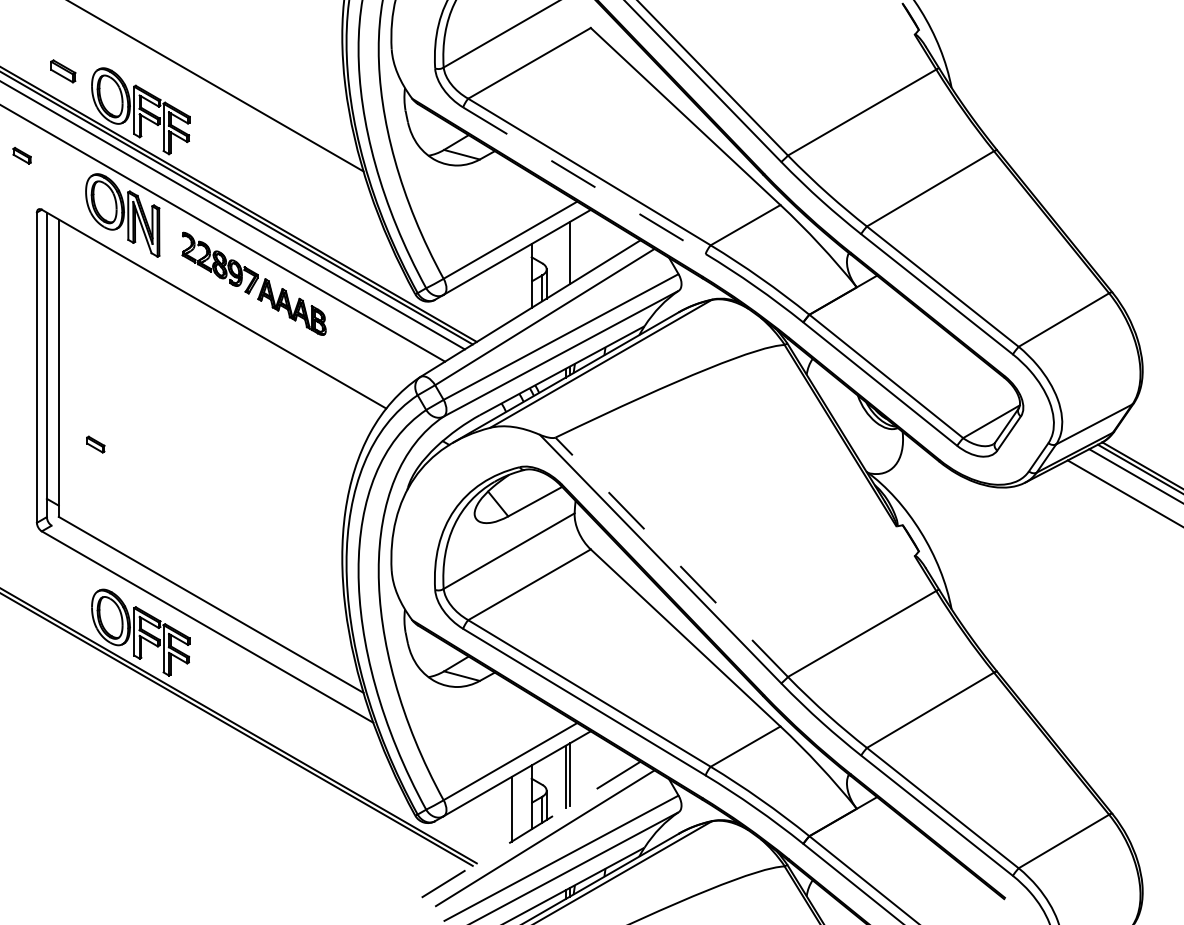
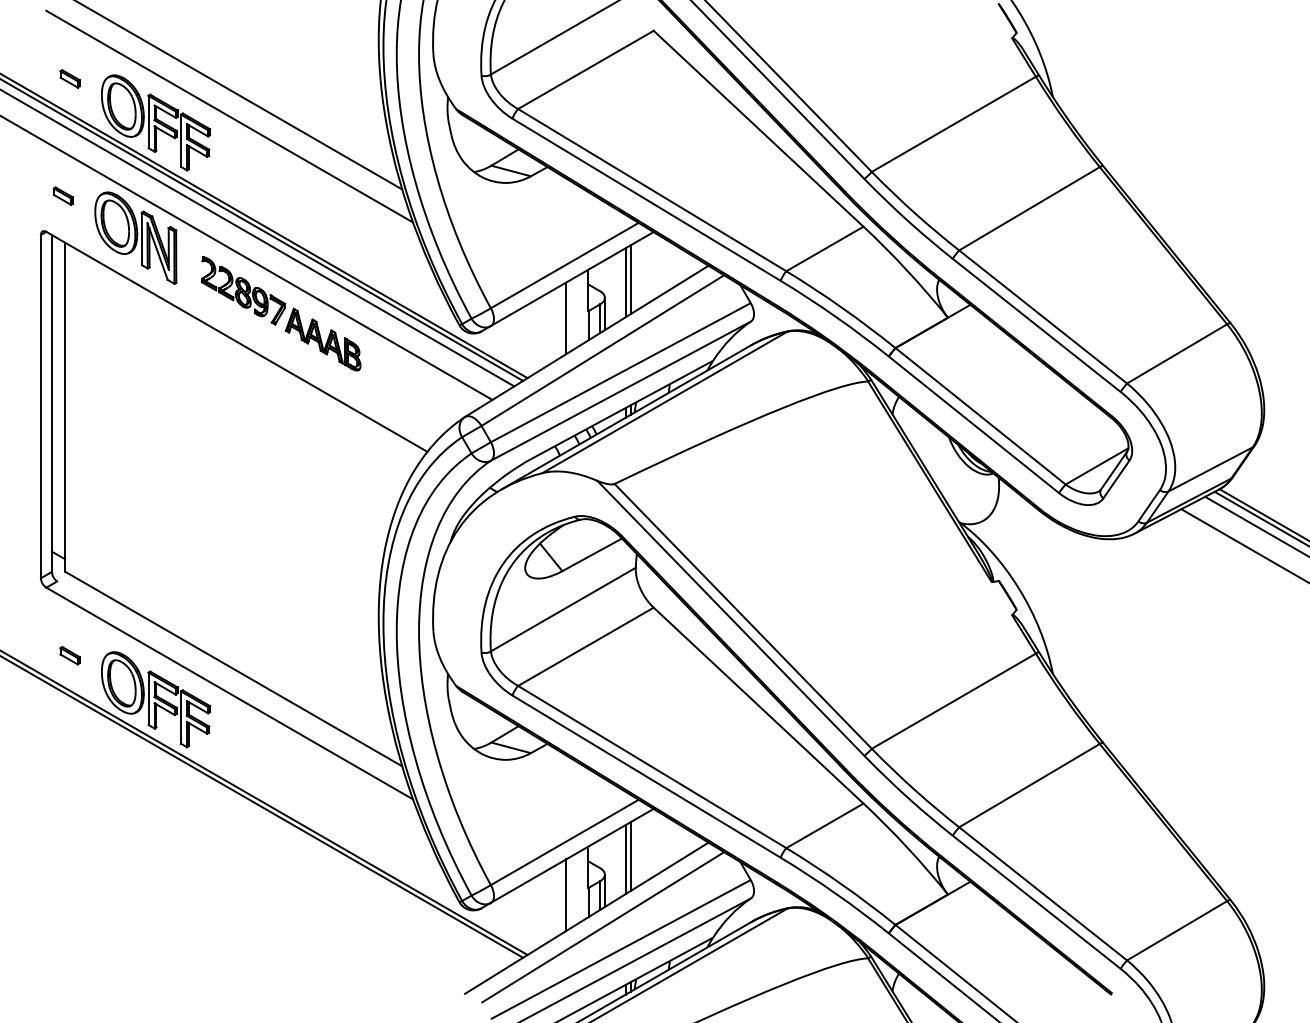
part: (62, 71) -> (69, 78), size x0.71
line: (207, 105) -> (229, 116), added
part: (22, 155) -> (63, 195), moved
line: (584, 180) -> (646, 199), dashed -> solid
line: (565, 255) -> (625, 282), added
line: (512, 288) -> (566, 318), added
part: (95, 444) -> (69, 655), moved
line: (671, 557) -> (743, 616), dashed -> solid
line: (530, 830) -> (586, 918), dashed -> solid

